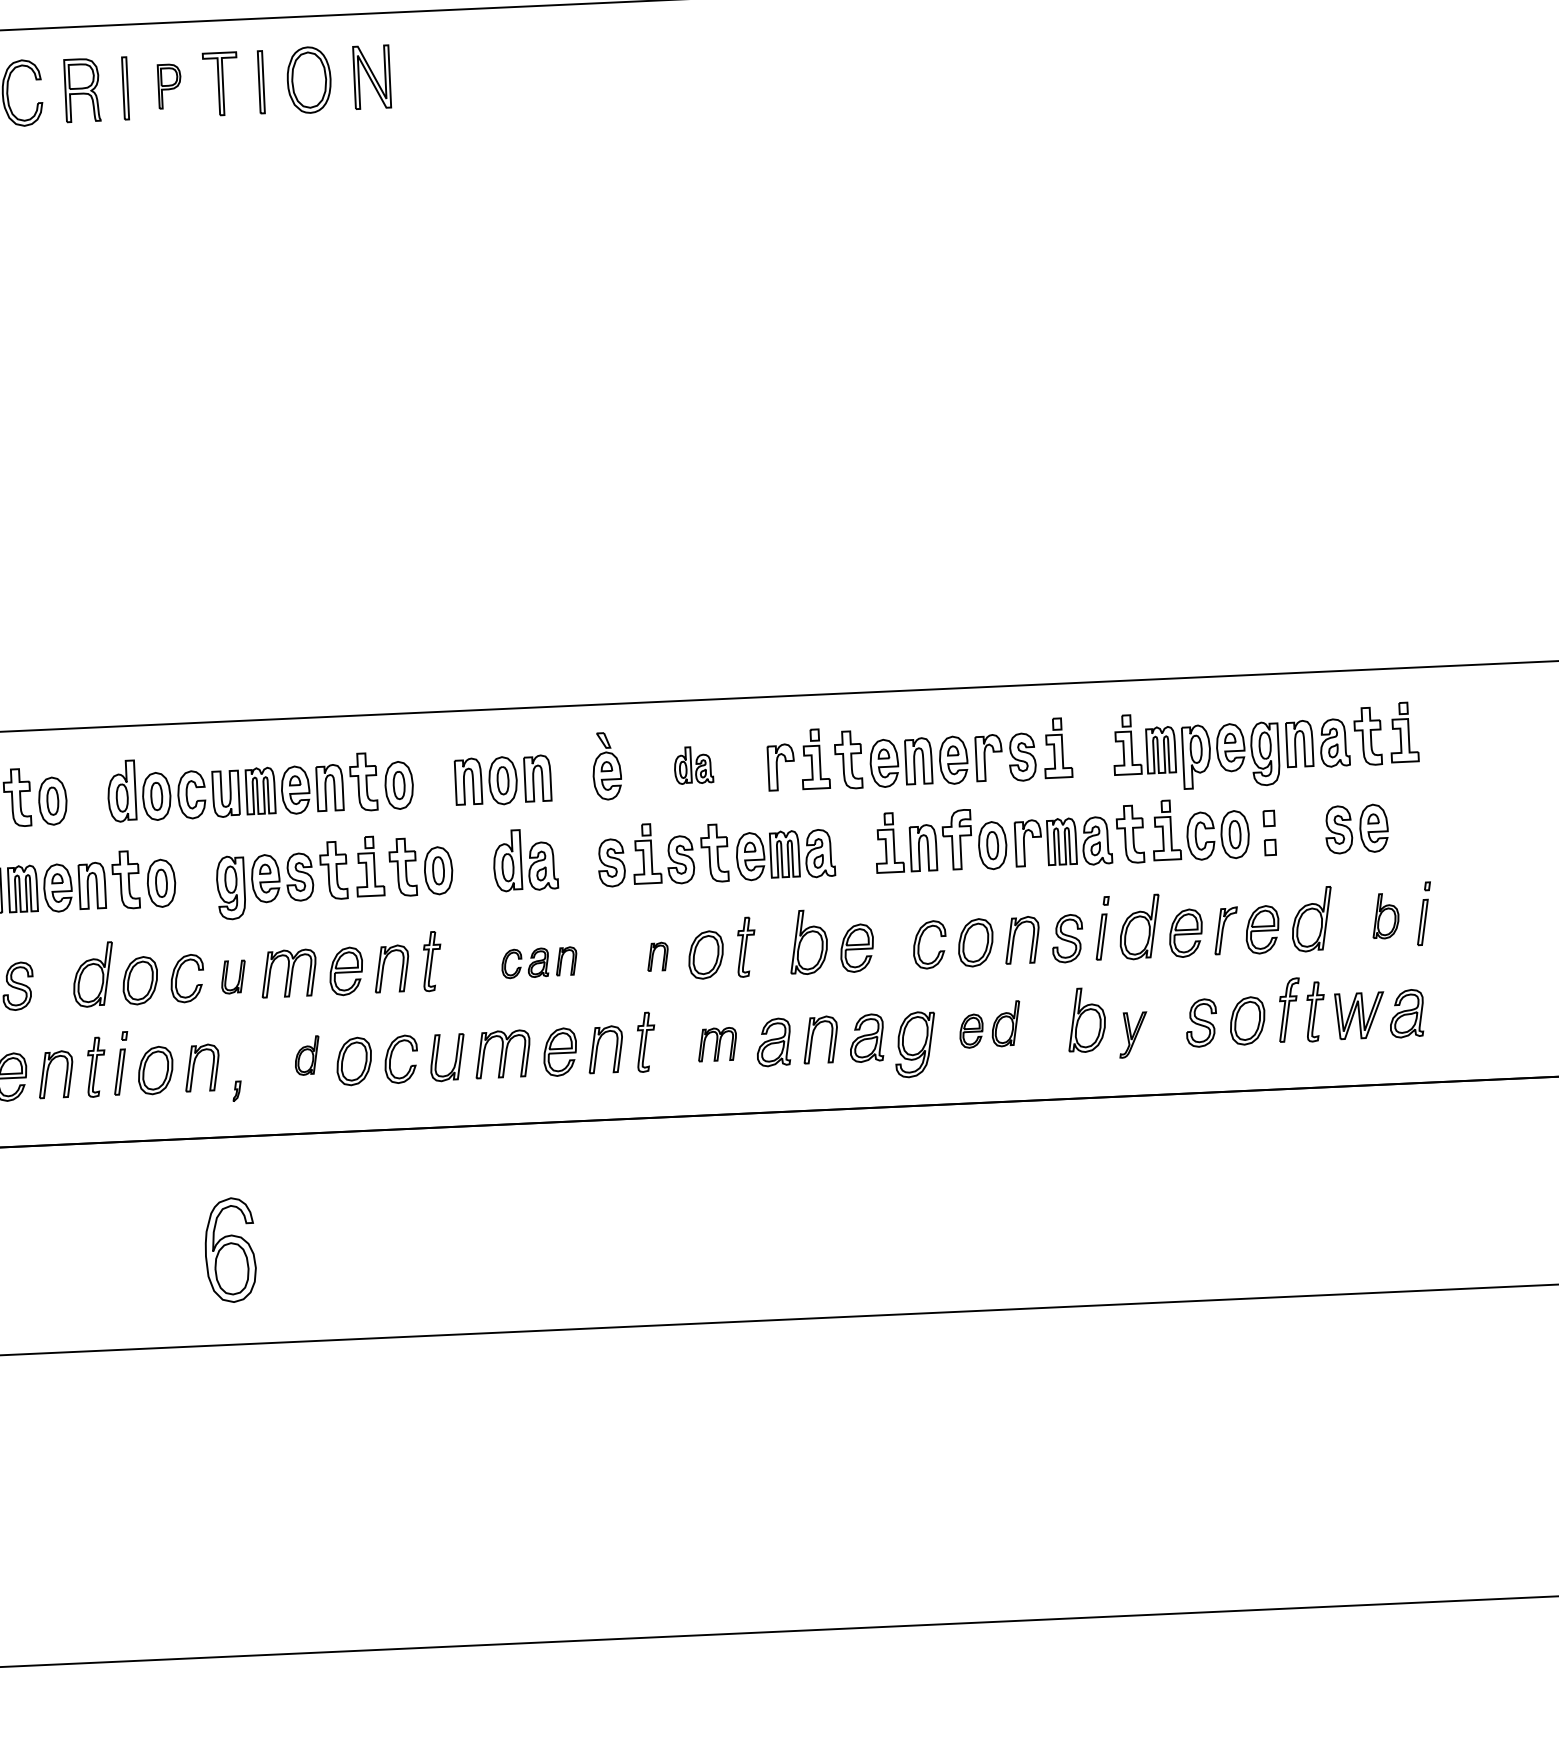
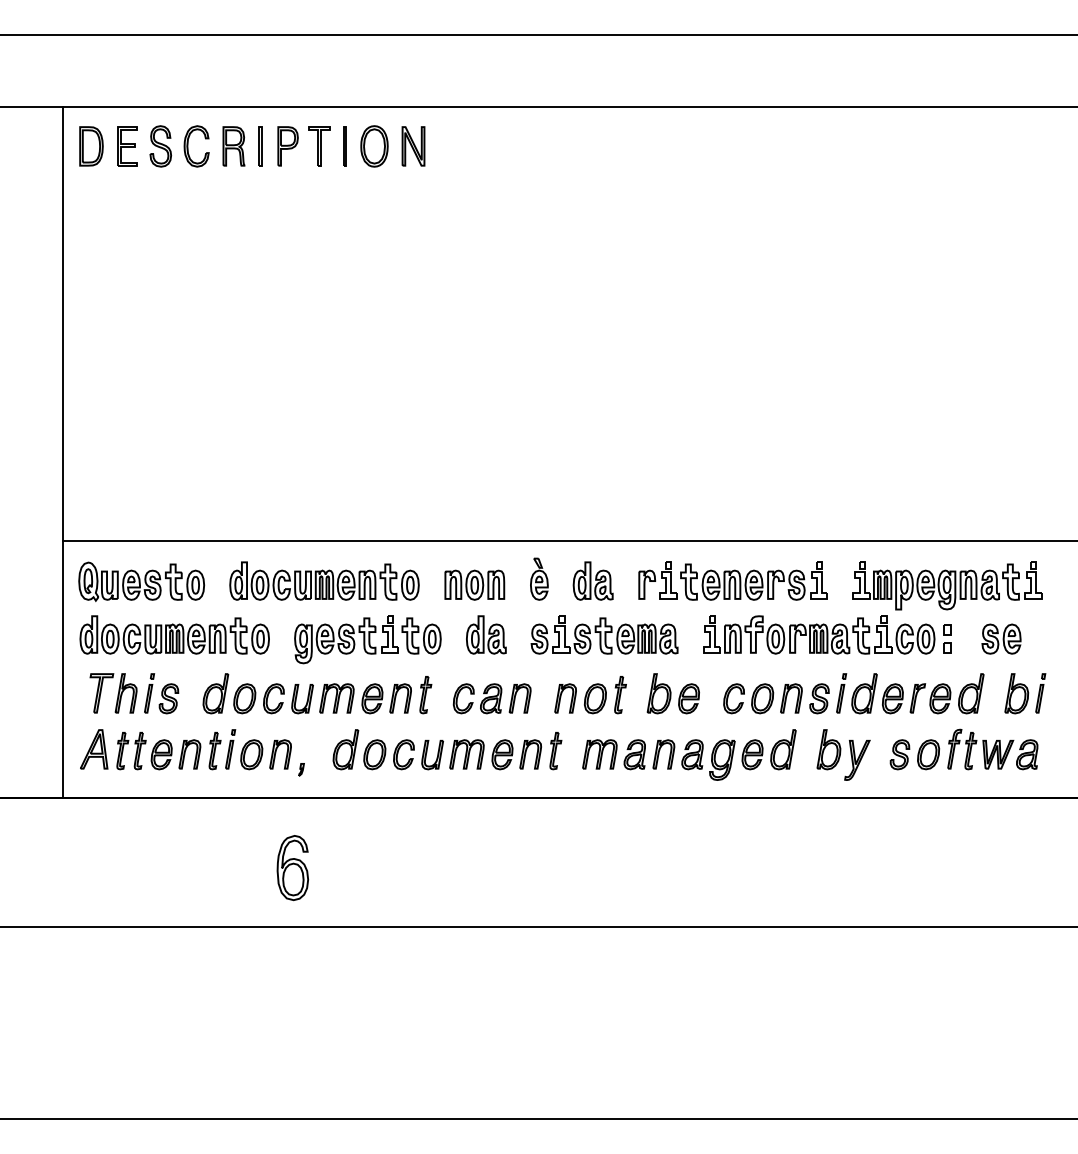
part: (168, 86) -> (287, 146), size x1.43
part: (692, 764) -> (592, 580), size x1.67
part: (1385, 915) -> (1016, 693), size x1.43
part: (657, 956) -> (565, 698), size x1.67
part: (538, 962) -> (491, 698), size x1.67
part: (233, 977) -> (302, 699), size x1.43
part: (989, 1024) -> (768, 749), size x1.43
part: (1133, 1033) -> (857, 759), size x1.43
part: (716, 1044) -> (599, 754), size x1.43
part: (306, 1055) -> (345, 749), size x1.67

